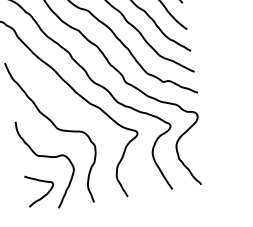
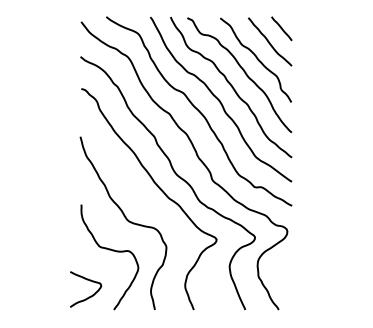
curve: (45, 194) -> (90, 295), moved

